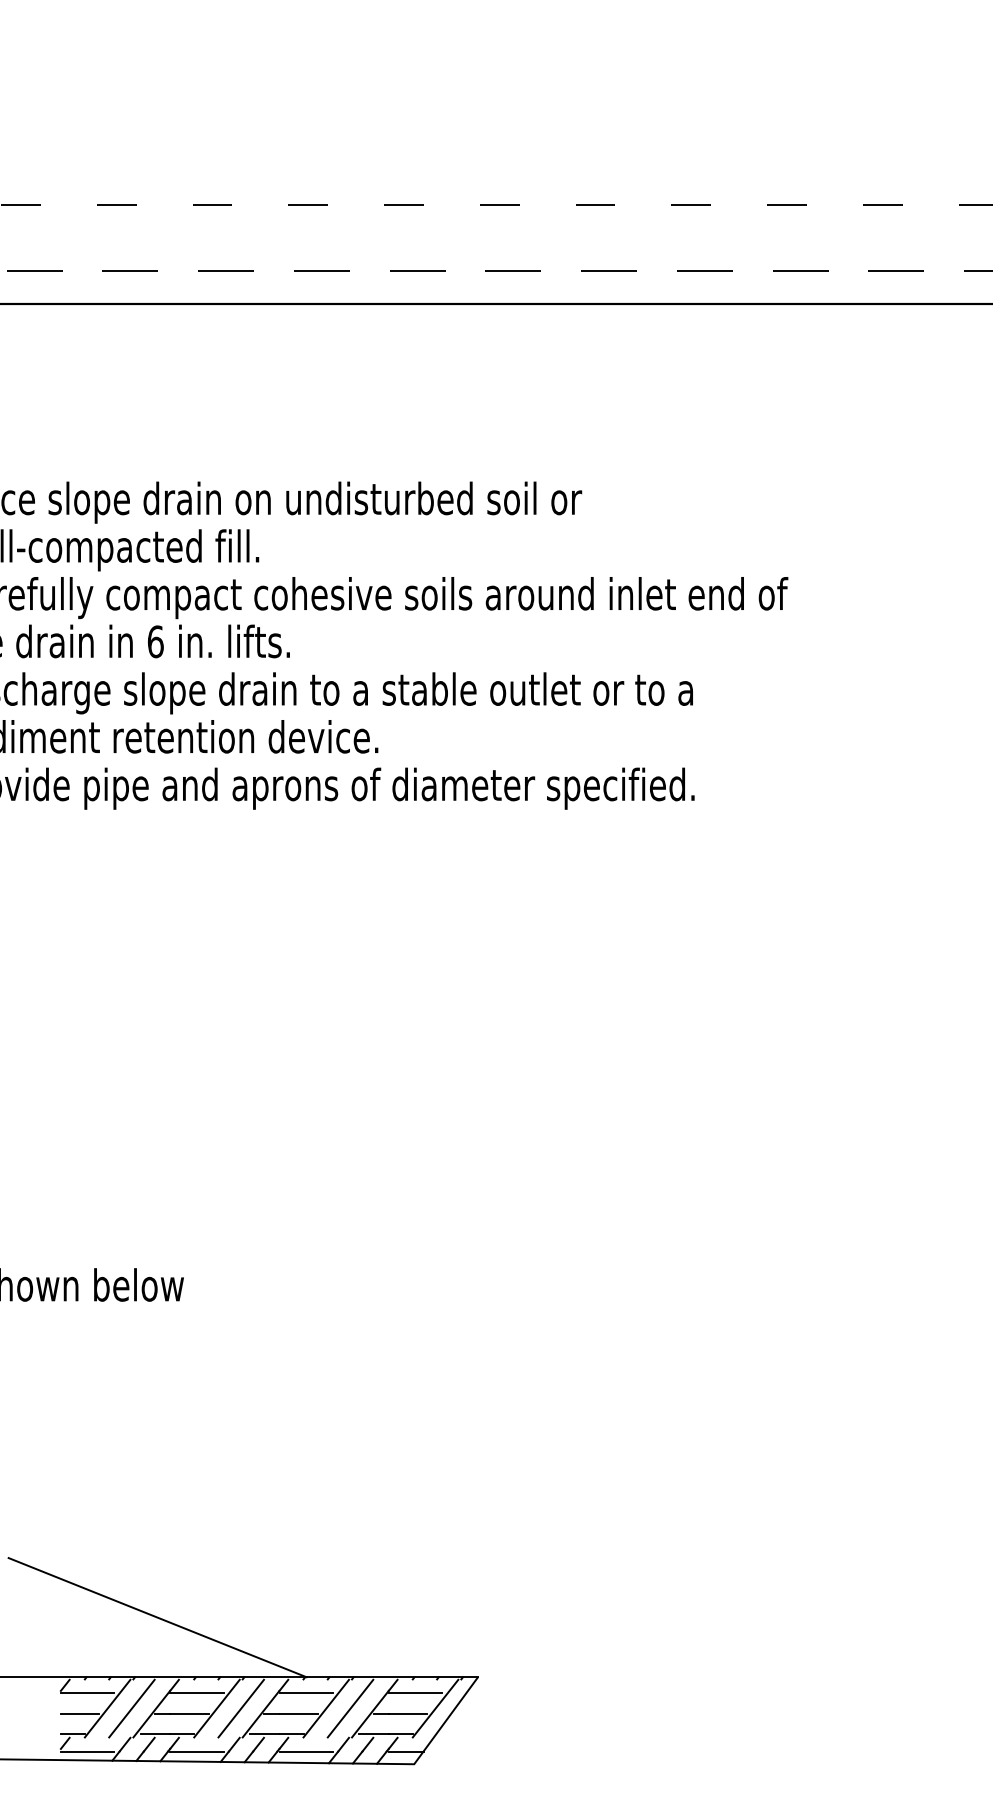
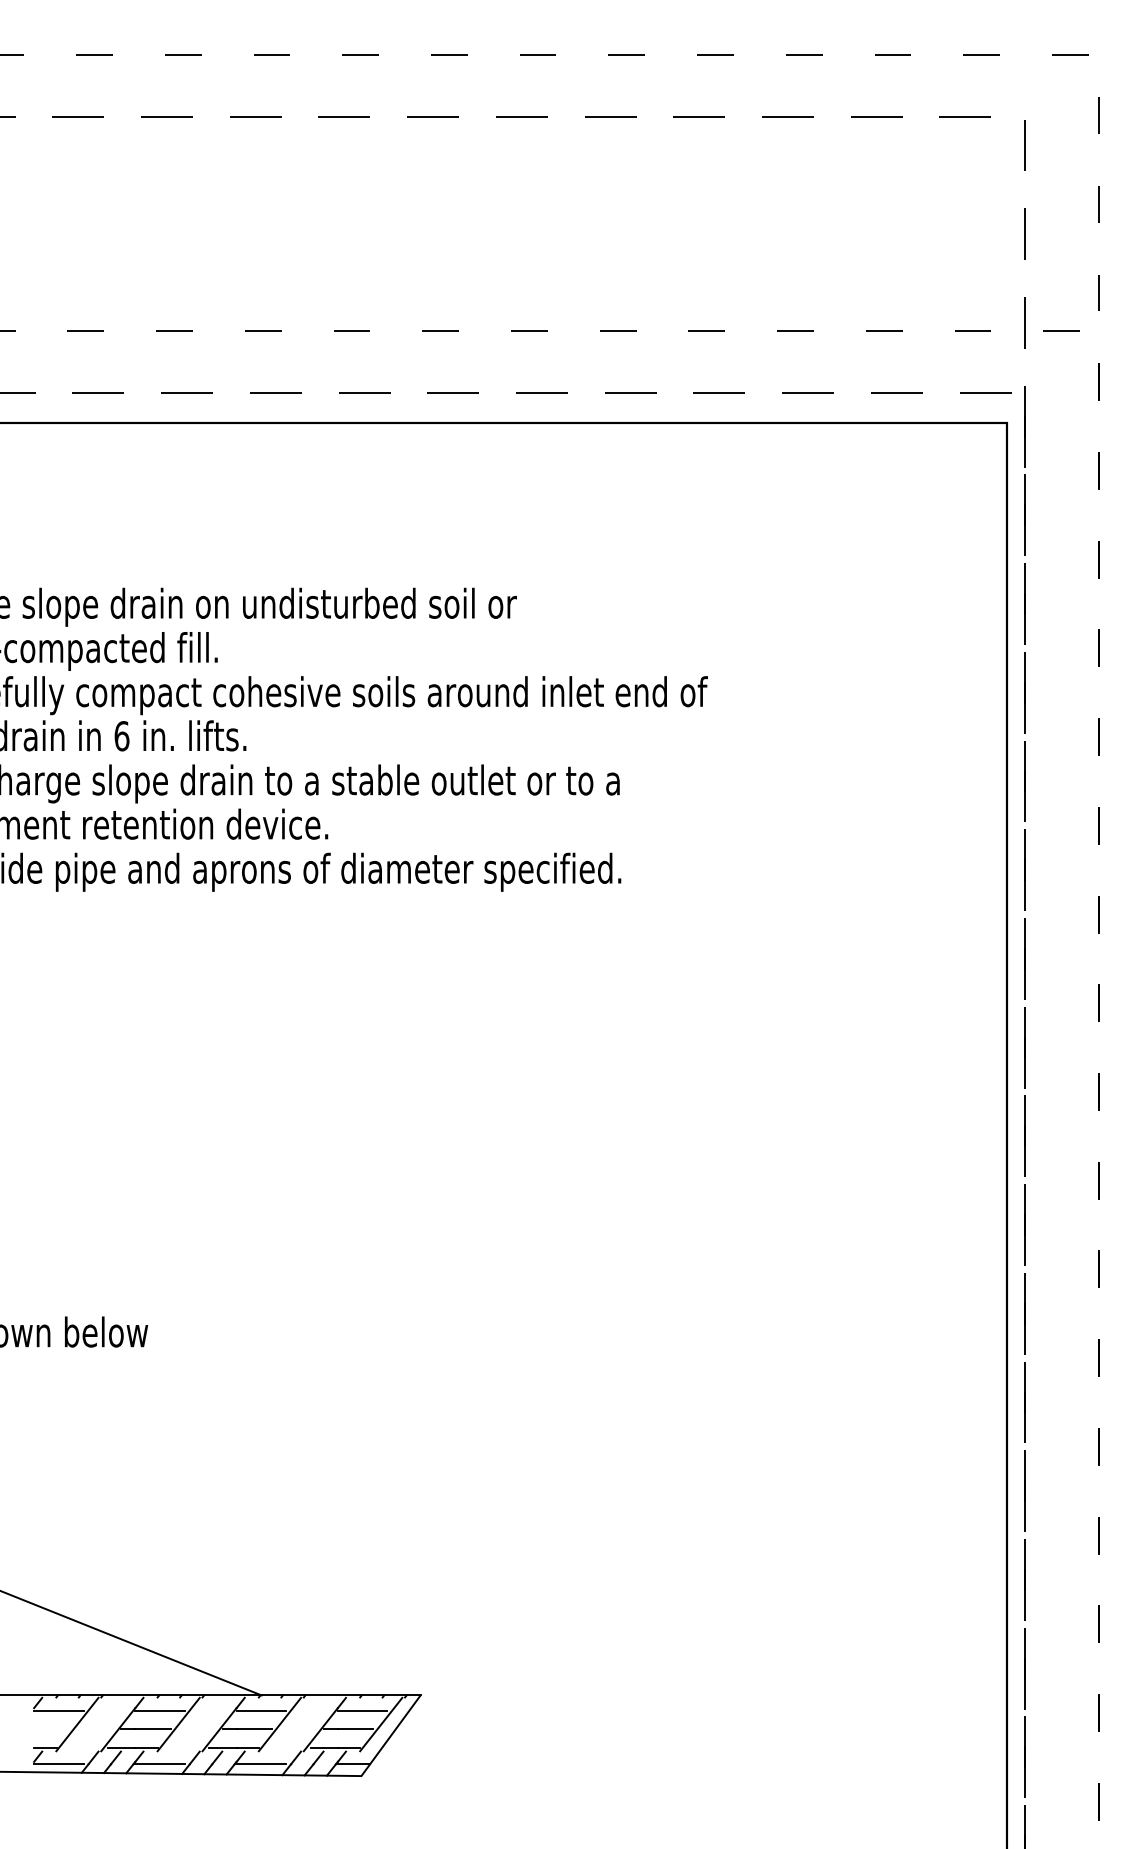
line: (131, 1708) -> (99, 1724), removed
line: (241, 1708) -> (201, 1724), removed
line: (350, 1708) -> (302, 1724), removed
line: (79, 1713) -> (51, 1729), removed

